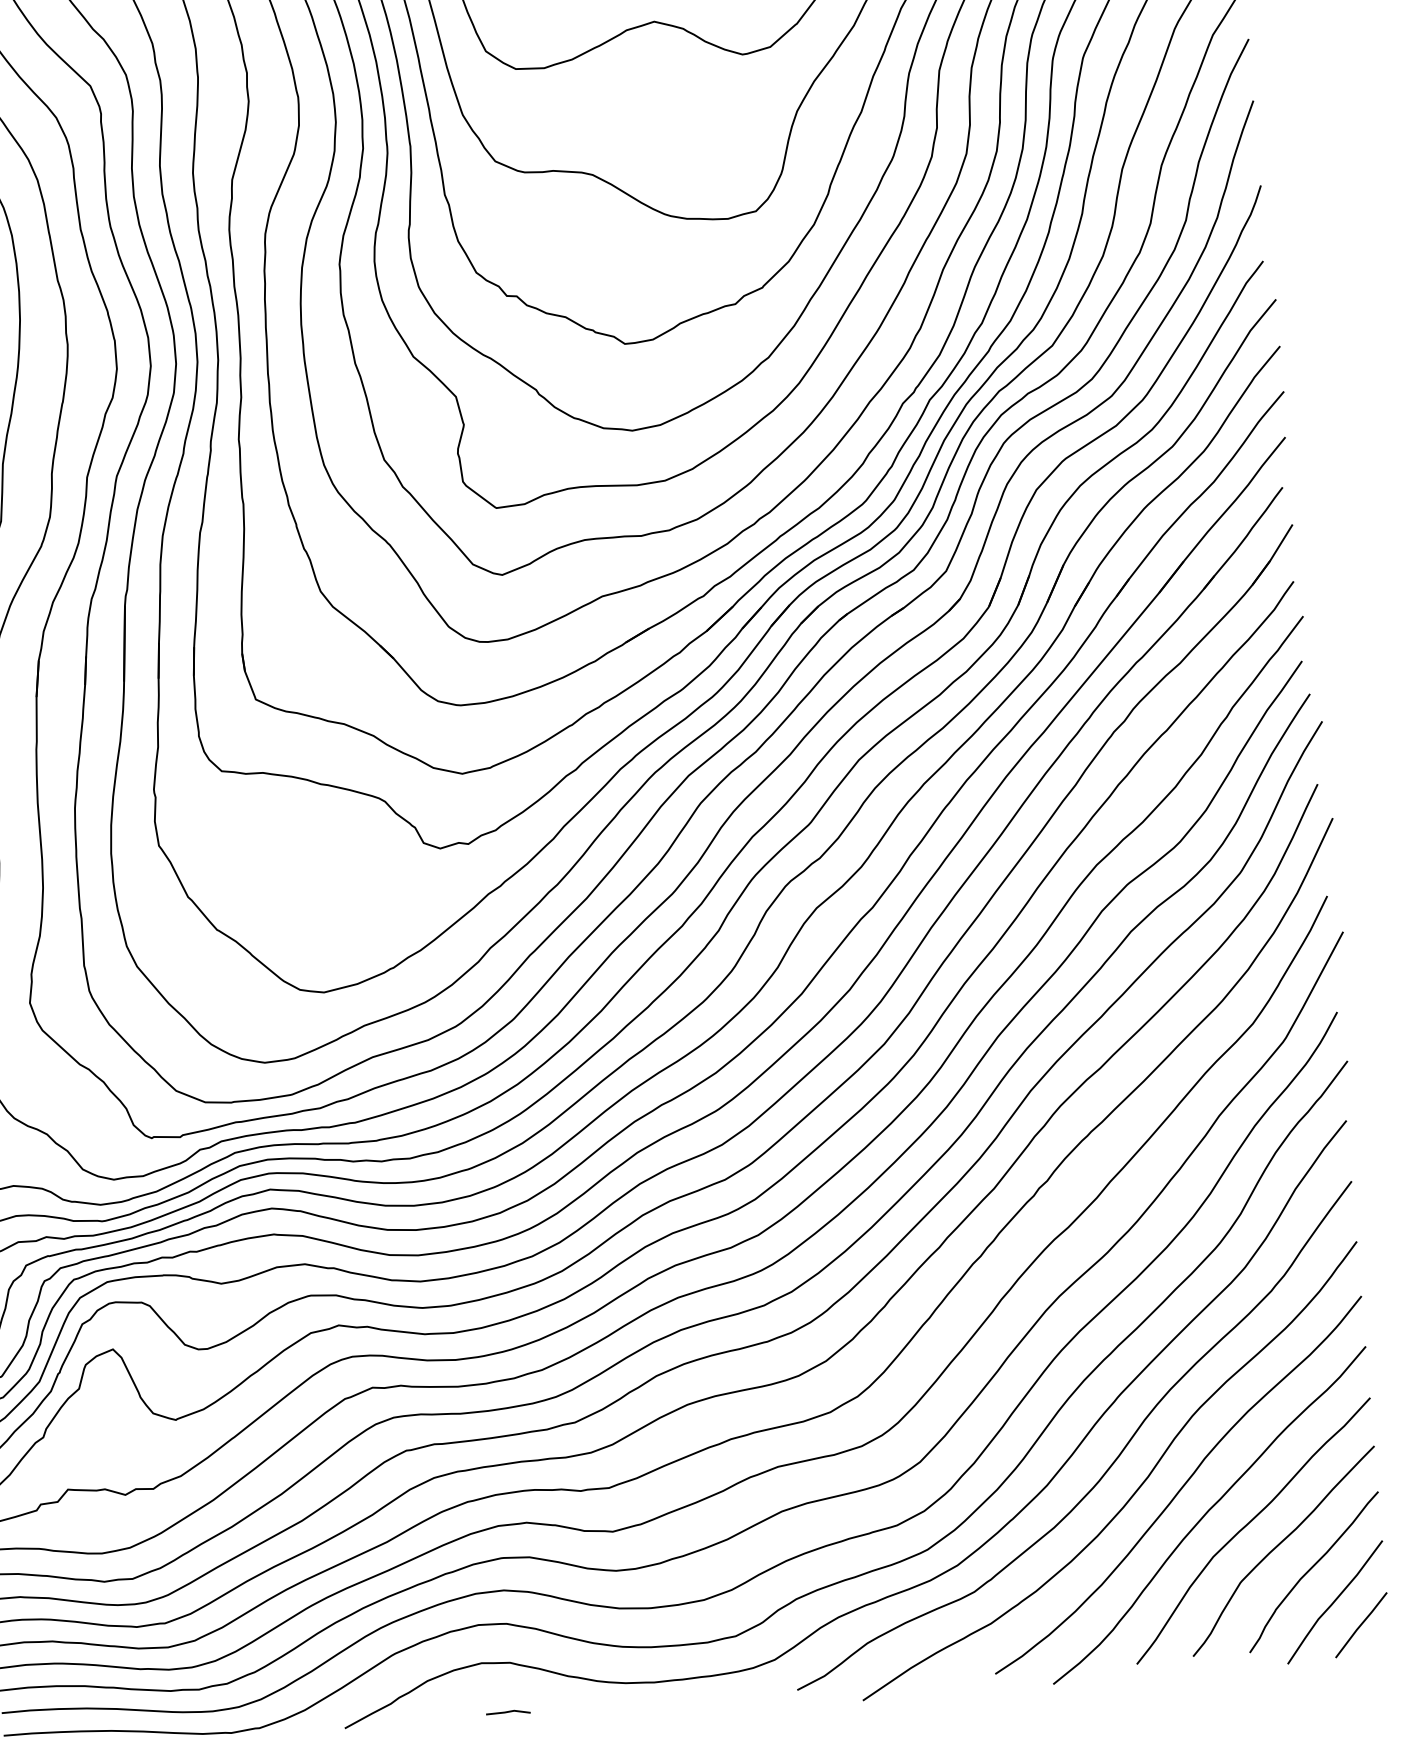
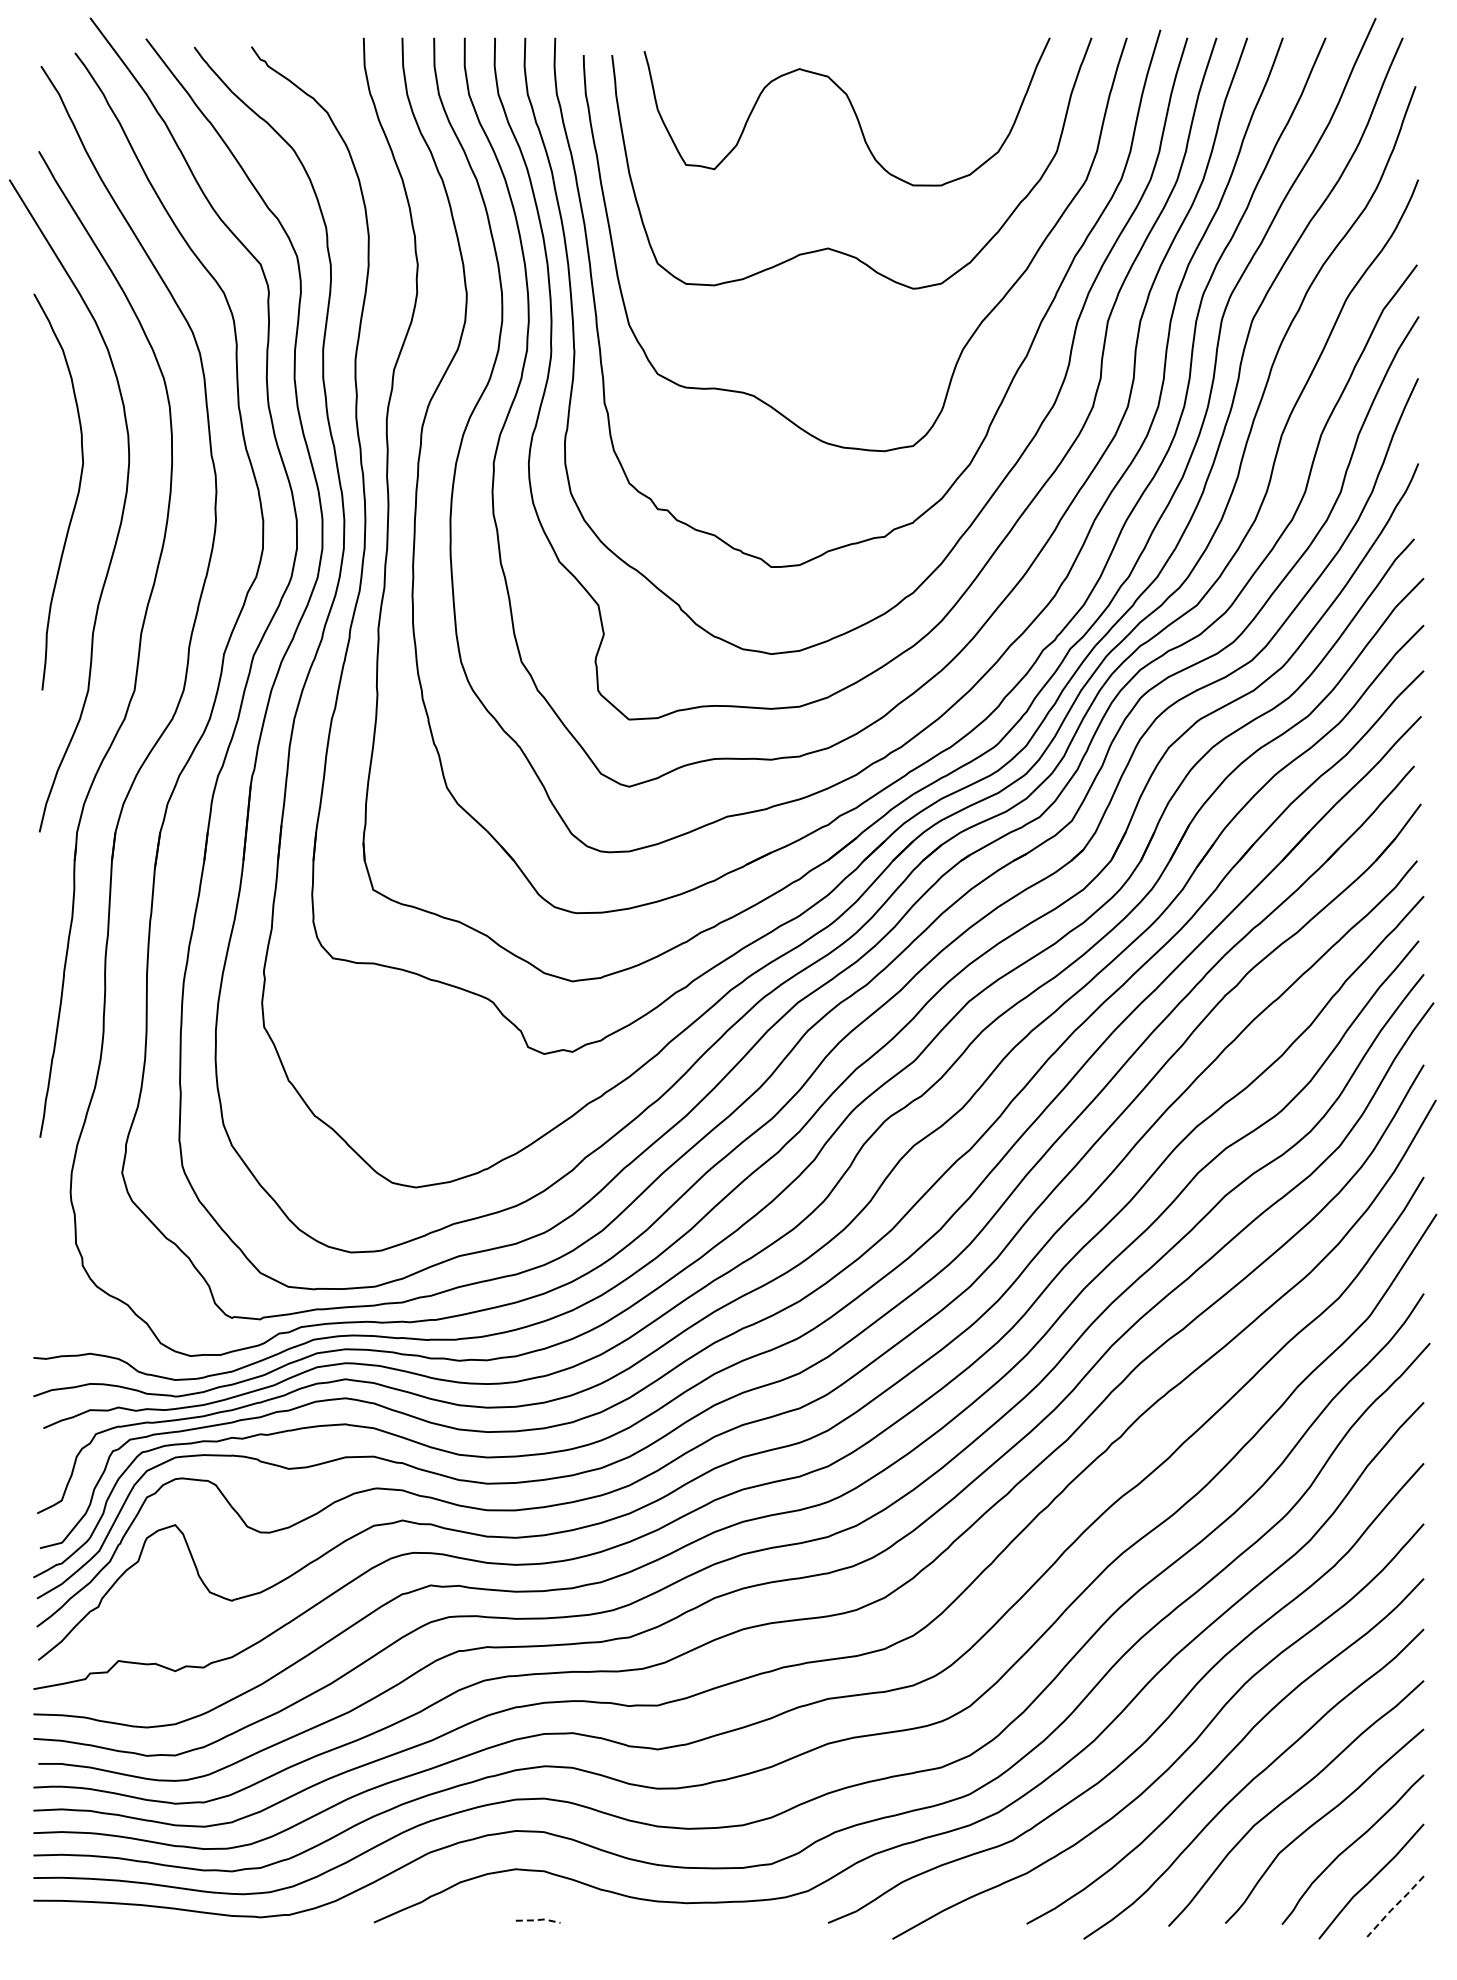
line: (1360, 1625) -> (1394, 1906), solid -> dashed
line: (508, 1712) -> (538, 1920), solid -> dashed

